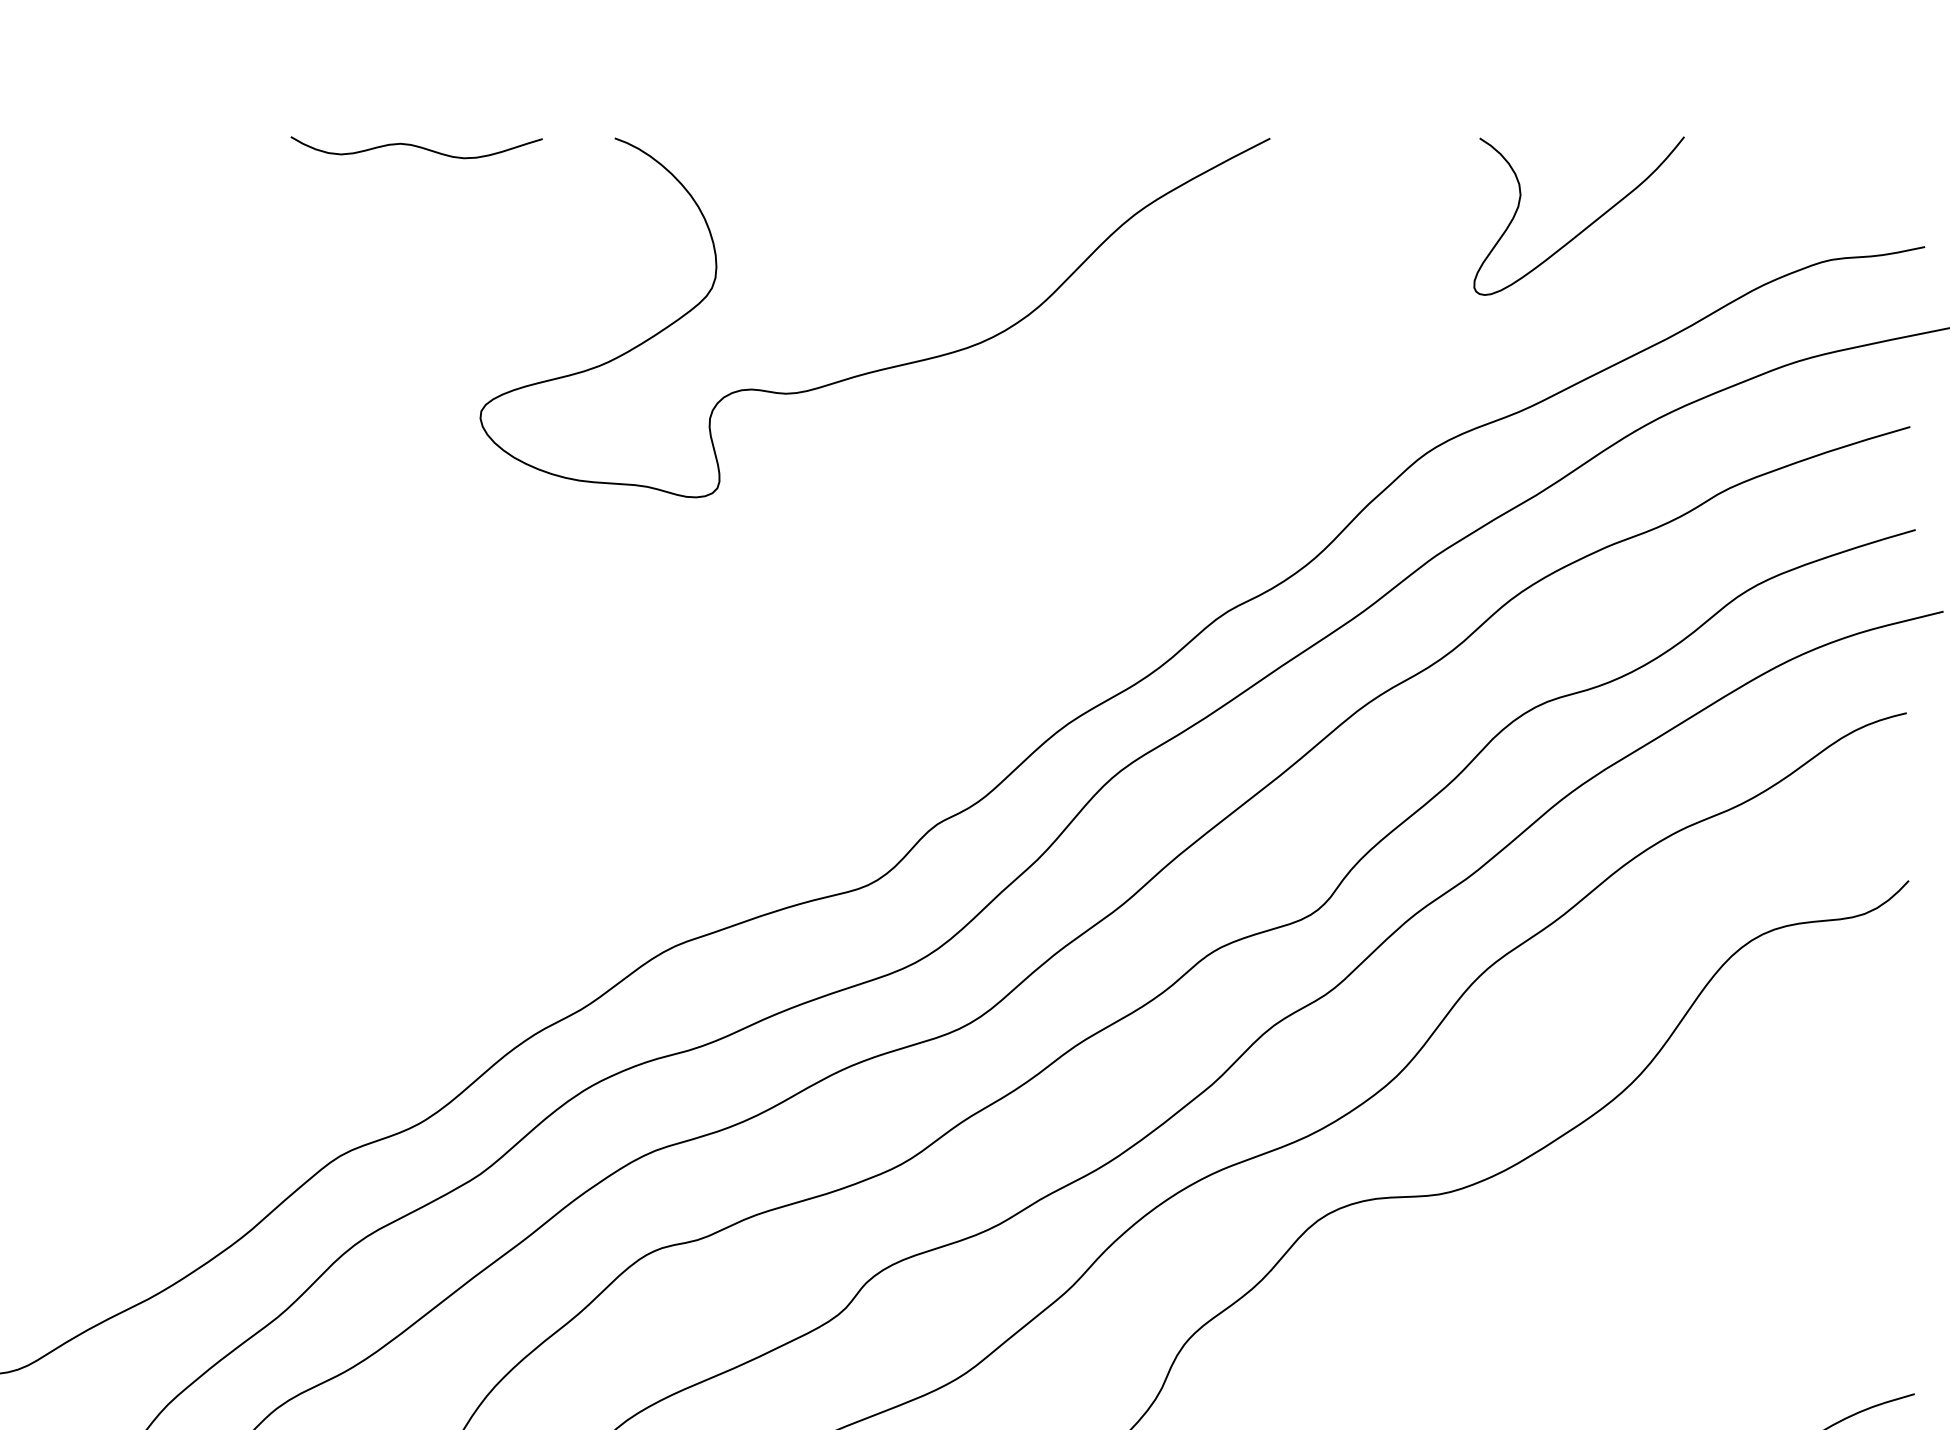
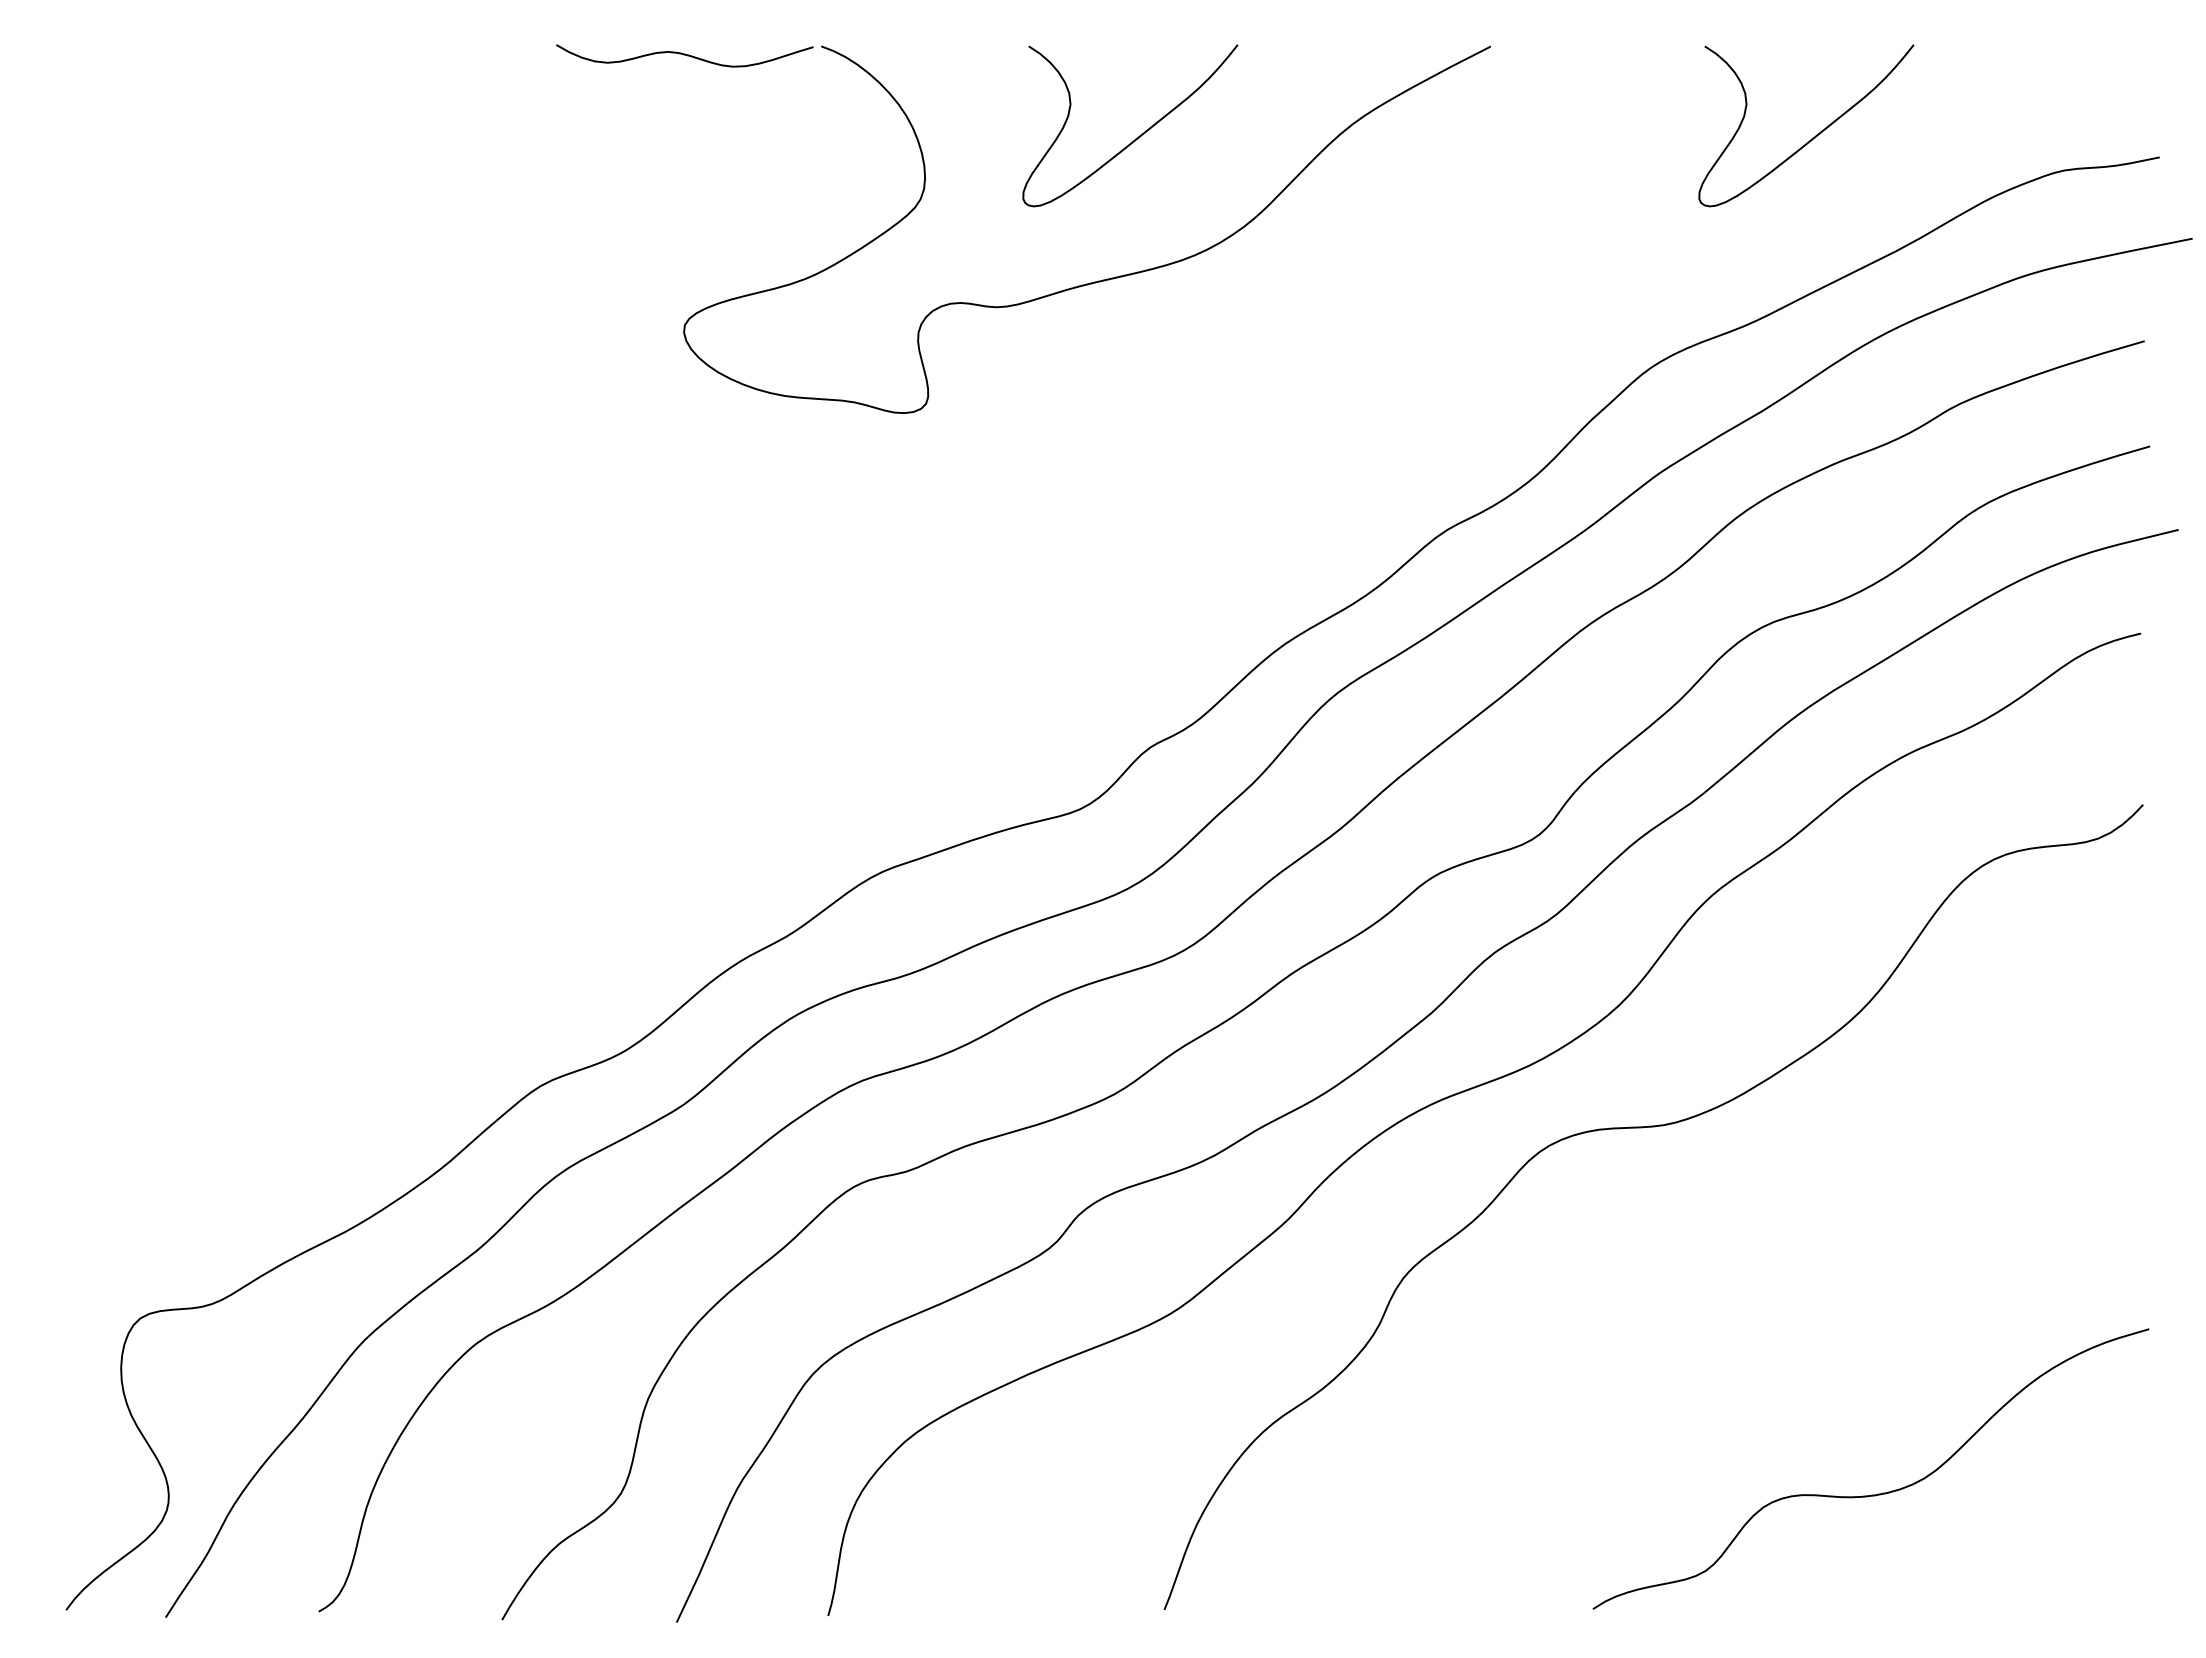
curve: (416, 147) -> (684, 55), moved
curve: (927, 224) -> (1140, 134), added

